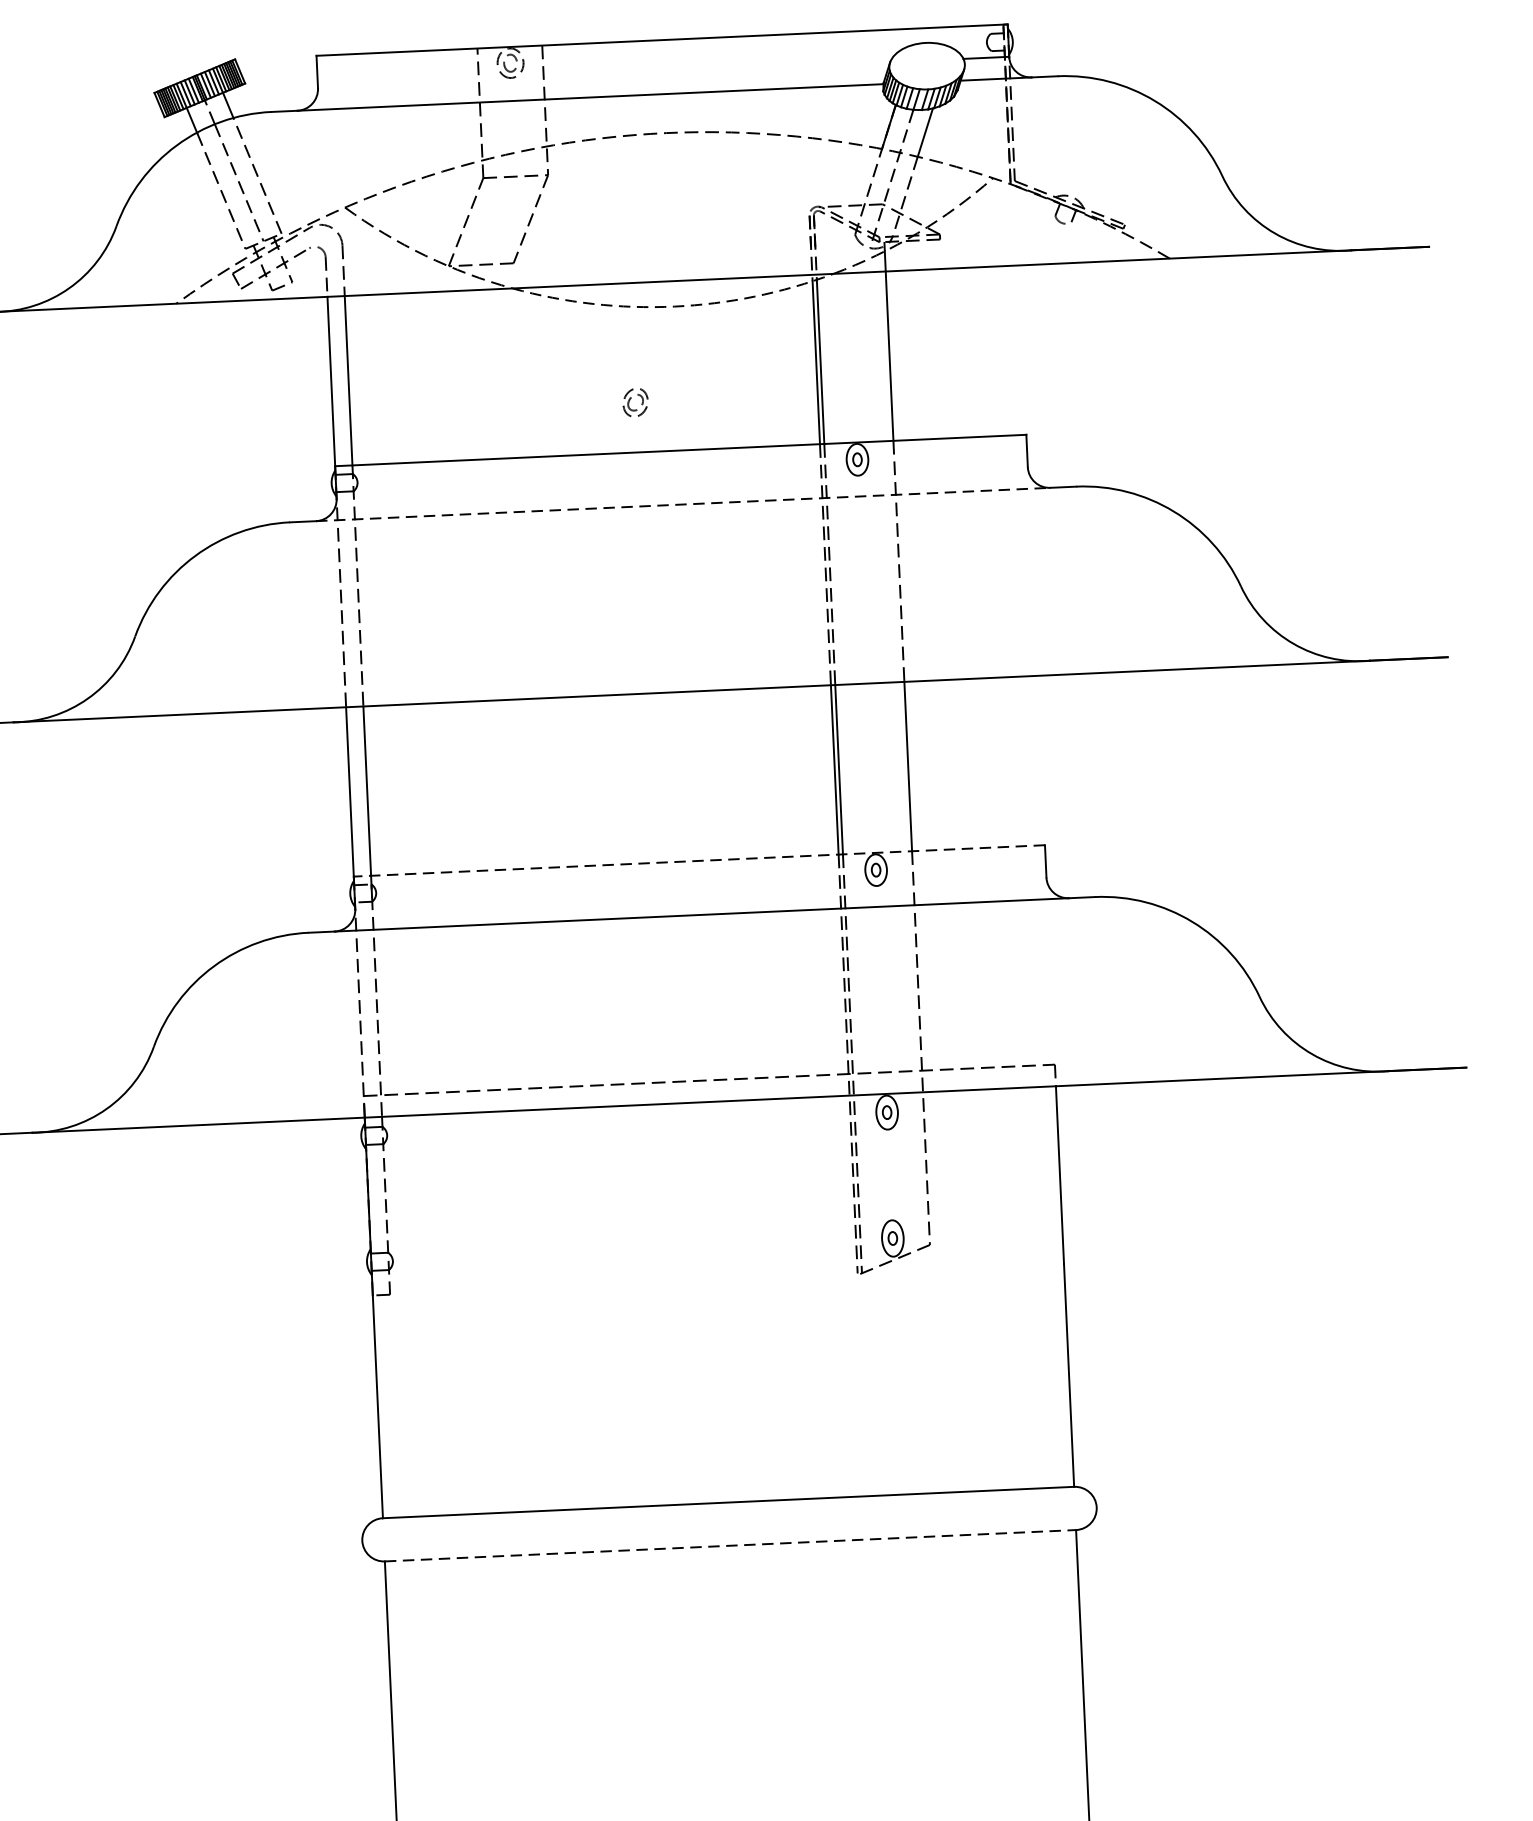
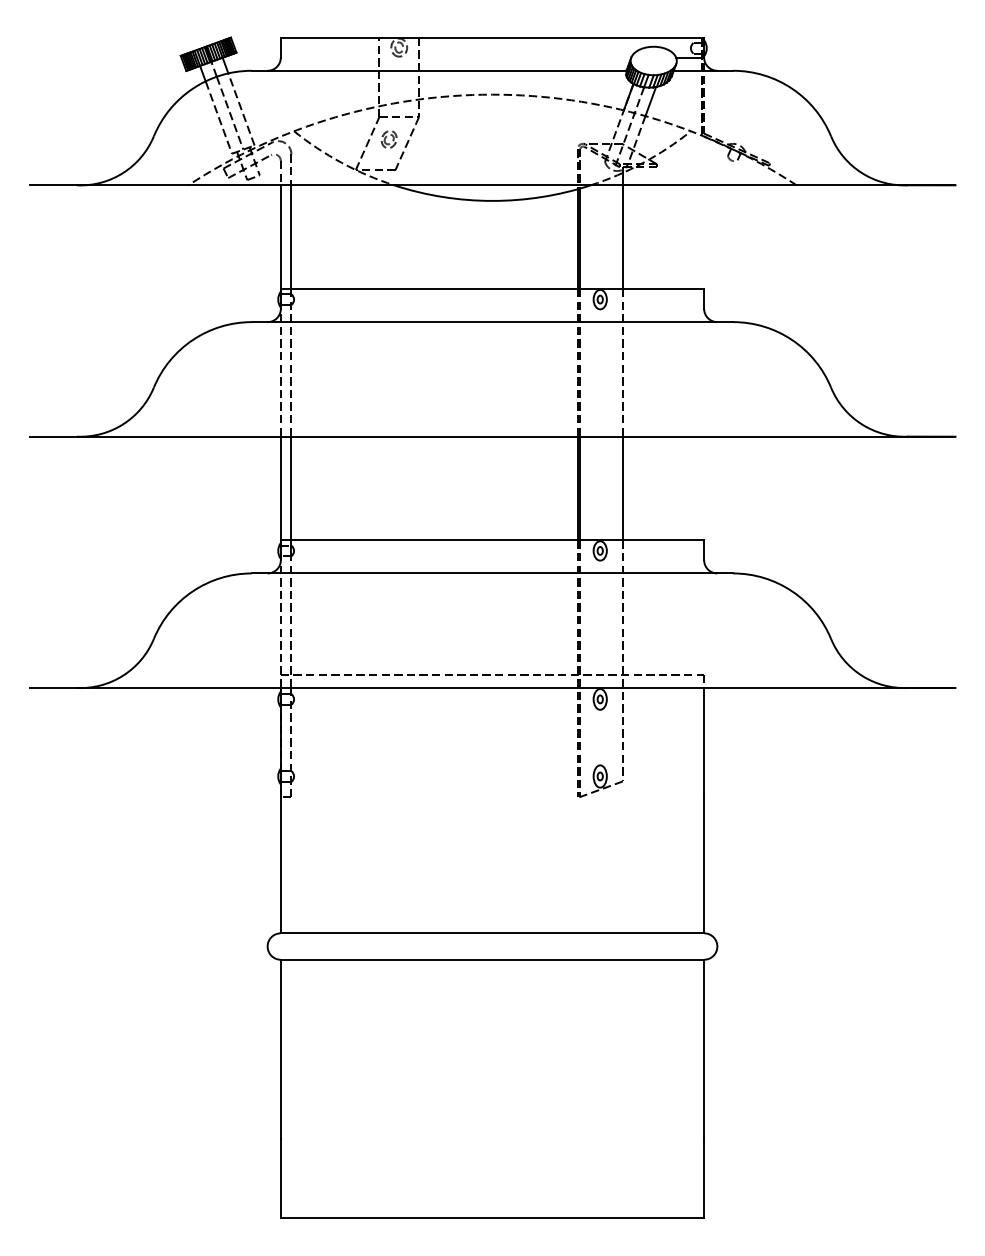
arc: (674, 305) -> (492, 200), dashed -> solid
part: (634, 402) -> (388, 139), moved
line: (683, 505) -> (492, 322), dashed -> solid
line: (699, 861) -> (492, 540), dashed -> solid
line: (730, 1545) -> (492, 959), dashed -> solid

